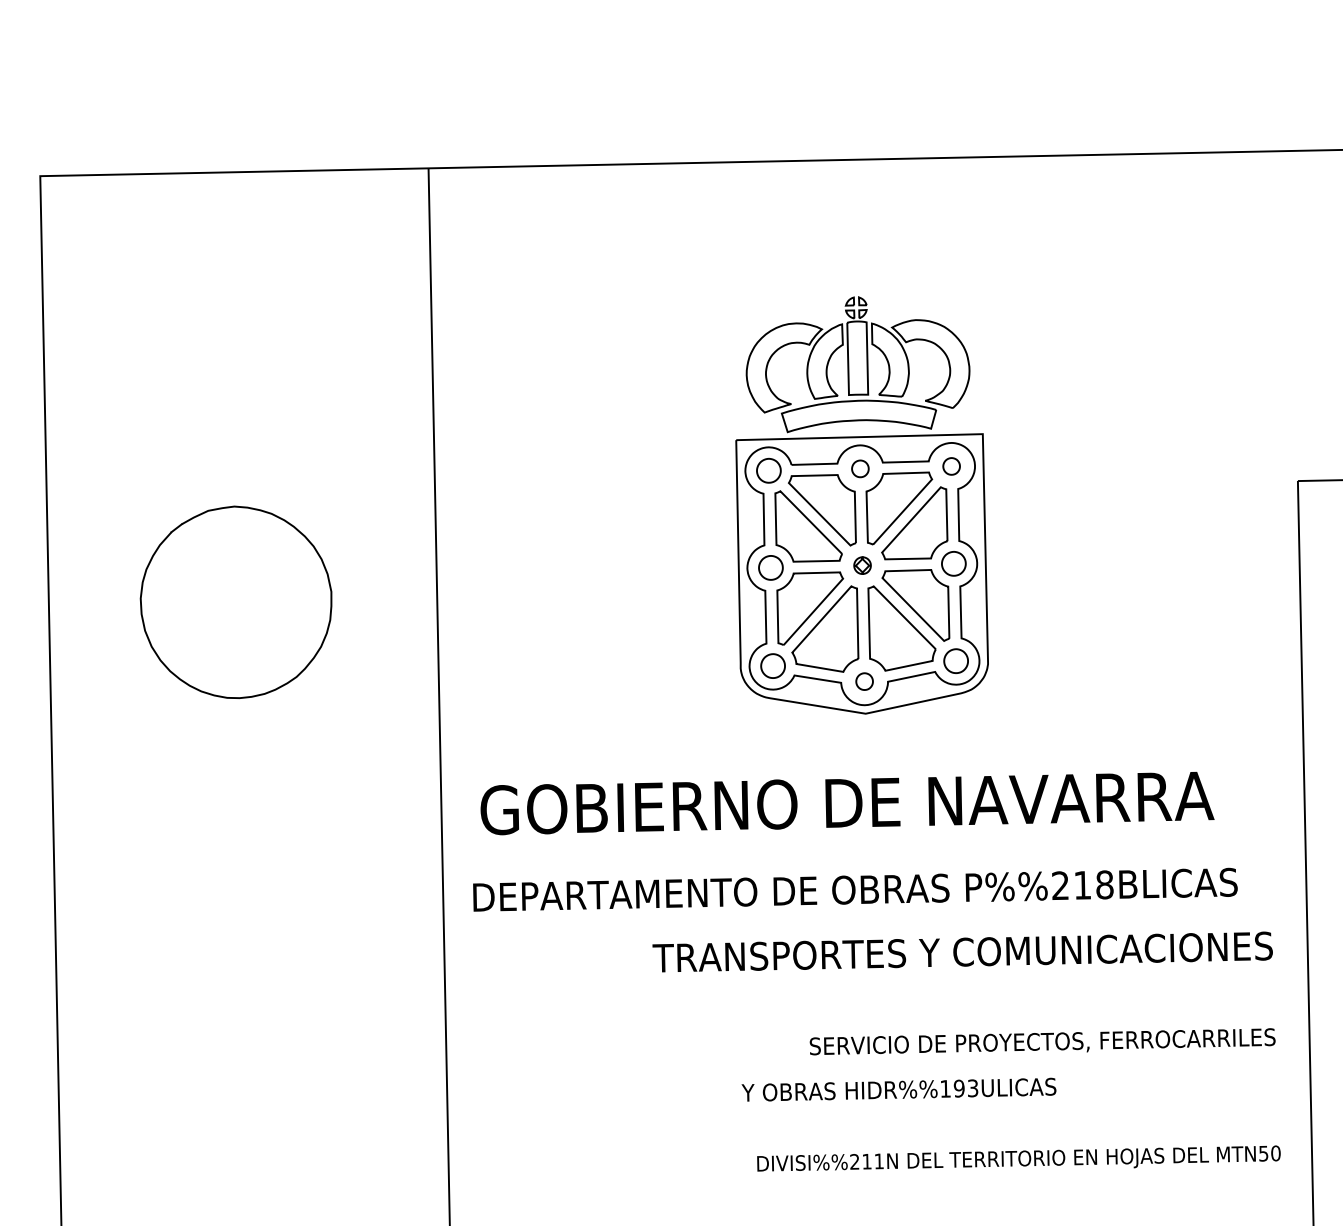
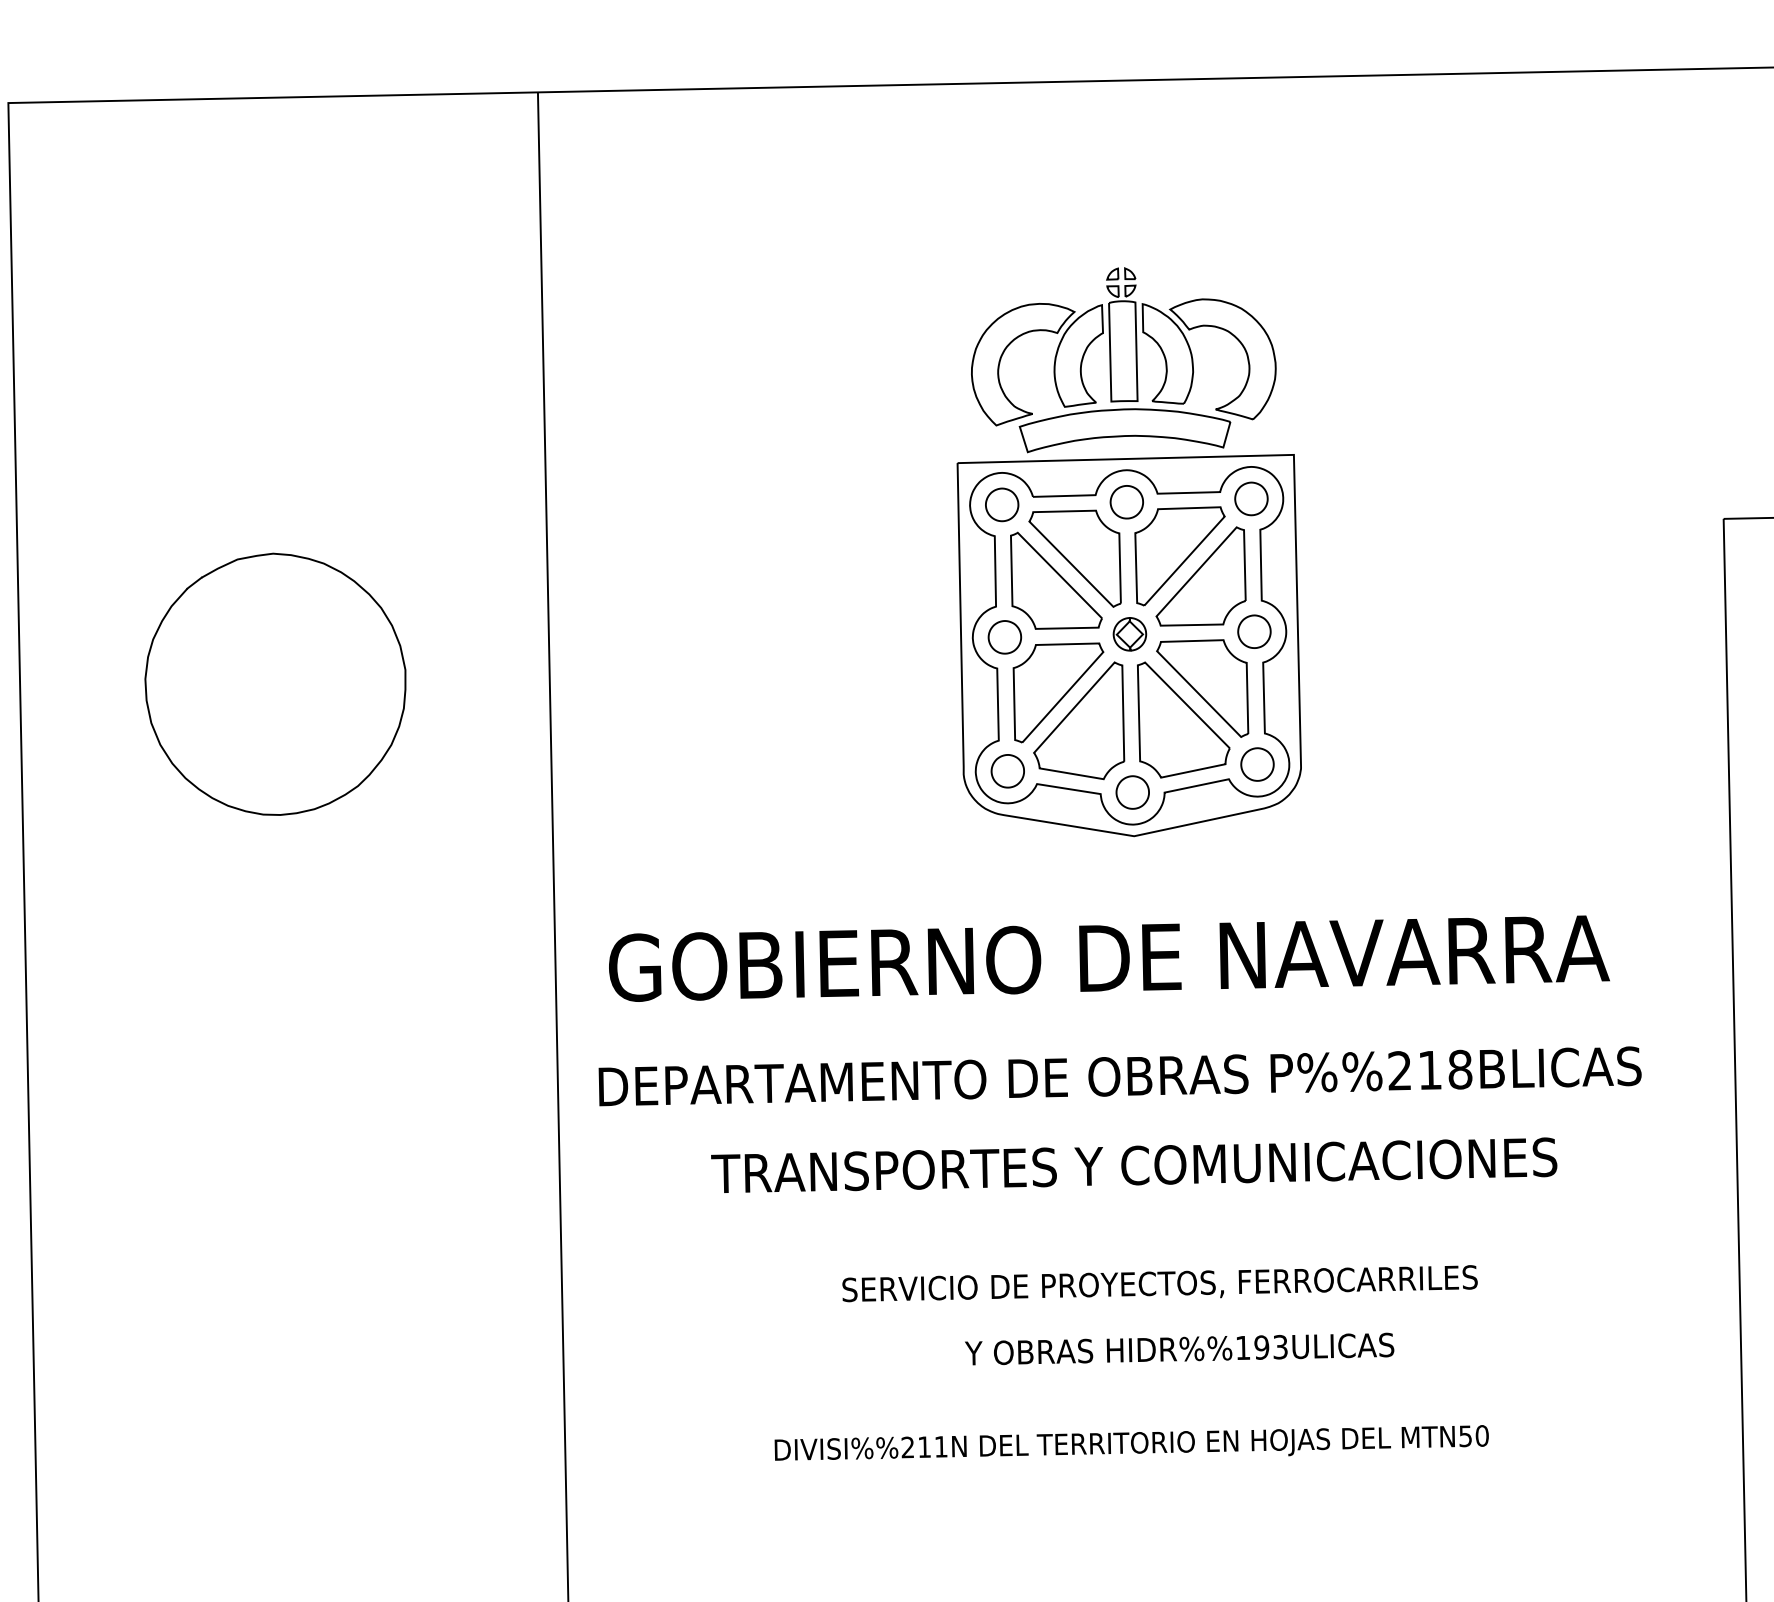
part: (951, 466) -> (1251, 499), size x1.43
part: (860, 468) -> (1127, 501), size x1.43
part: (862, 565) -> (1129, 634), size x1.43
part: (864, 681) -> (1132, 792), size x1.43
text: (962, 951) -> (1133, 1164), moved
text: (1042, 1041) -> (1159, 1283), moved
text: (1018, 1158) -> (1131, 1442), moved

